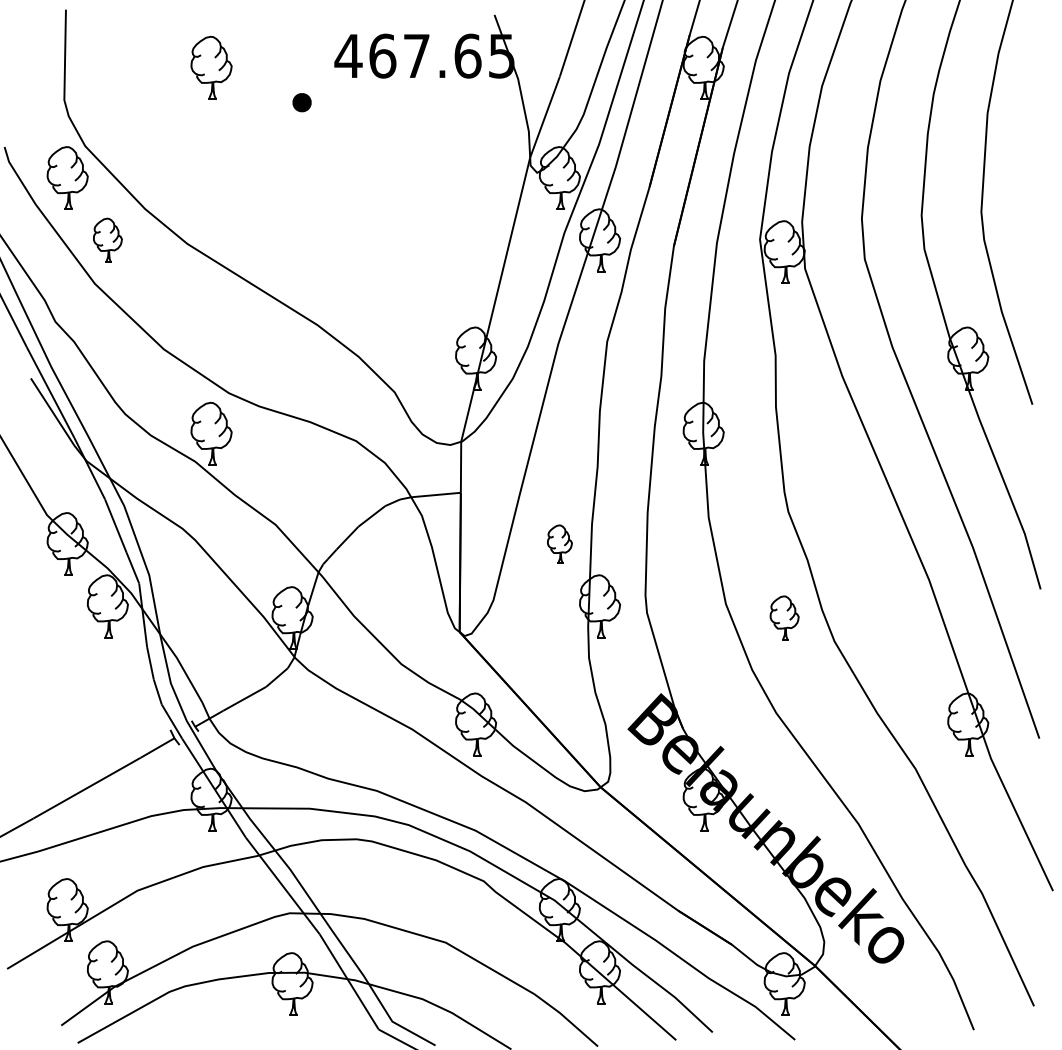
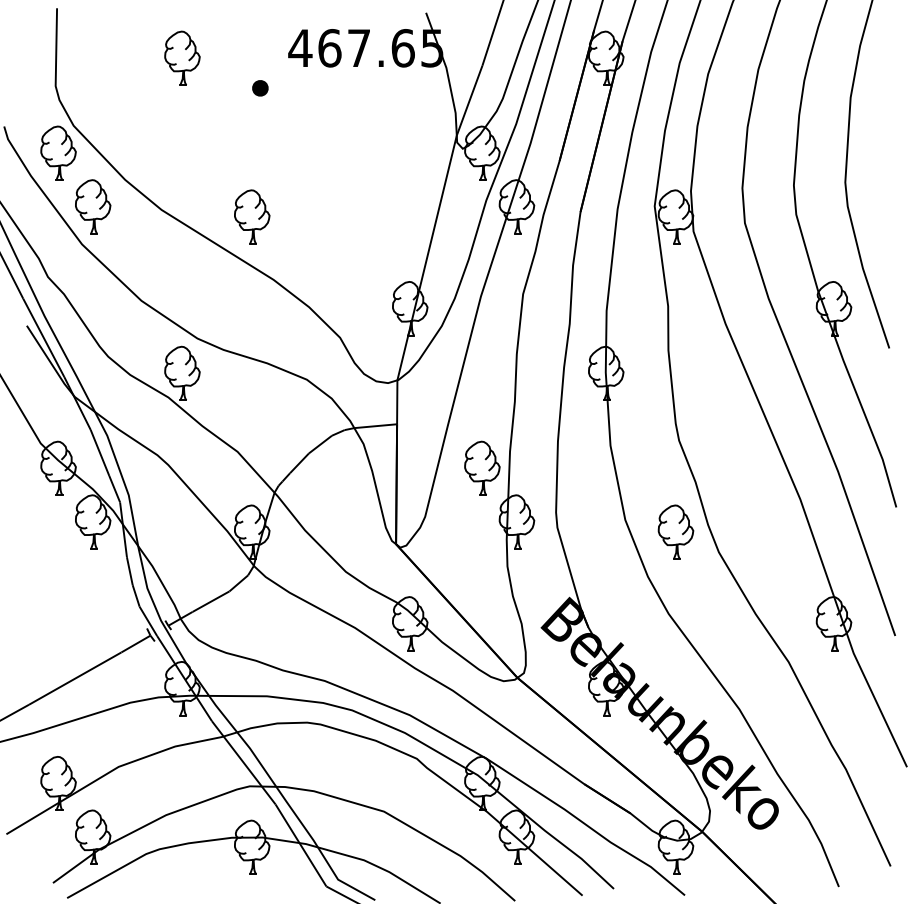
part: (107, 240) -> (92, 207), size x1.43
part: (292, 251) -> (252, 216), added
part: (559, 543) -> (482, 467), size x1.67
part: (784, 617) -> (675, 531), size x1.43

